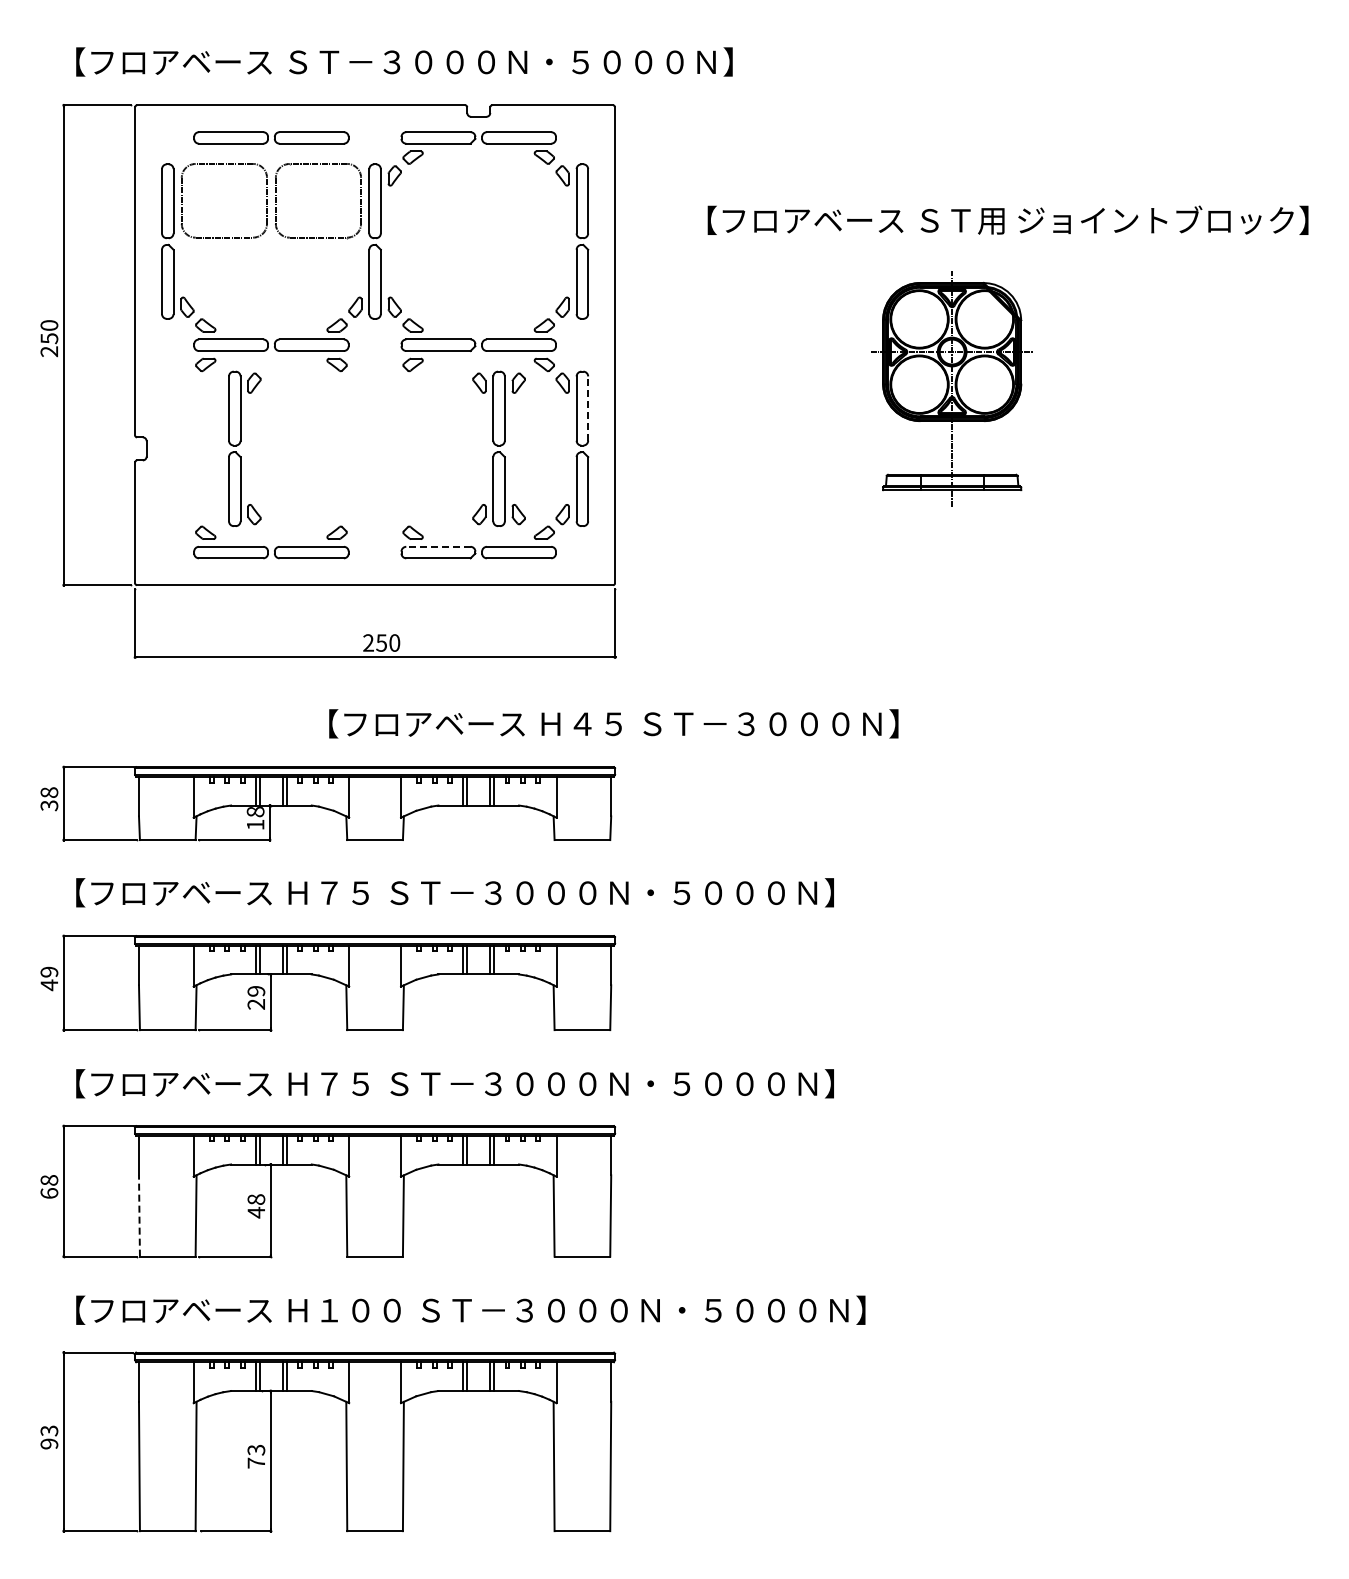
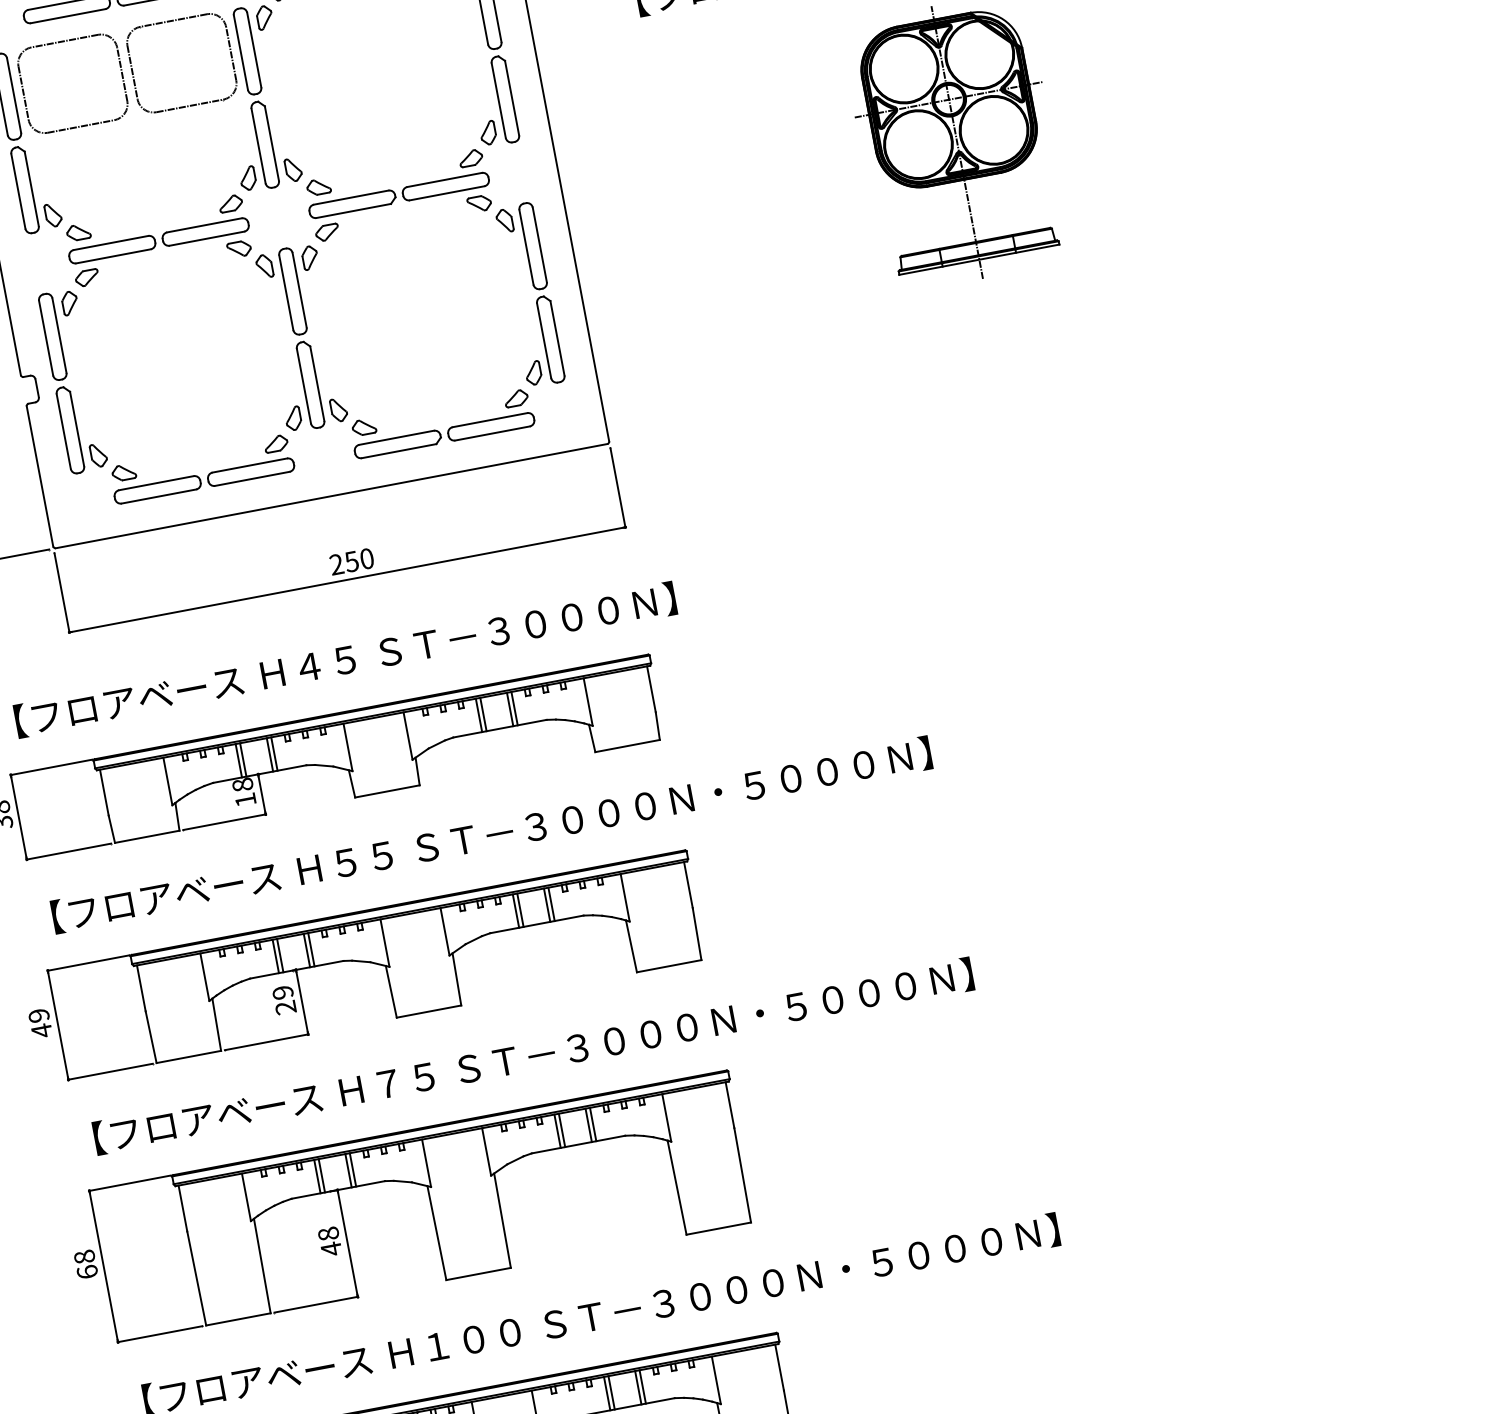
line: (588, 408) -> (540, 244), dashed -> solid
part: (244, 448) -> (72, 381), moved
part: (498, 448) -> (301, 337), moved
line: (437, 546) -> (395, 437), dashed -> solid
text: (613, 723) -> (344, 659), moved
text: (328, 892) -> (344, 862), 【フロアベース Ｈ７５ ＳＴ－３０００Ｎ・５０００Ｎ】 -> 【フロアベース Ｈ５５ ＳＴ－３０００Ｎ・５０００Ｎ】
line: (139, 1216) -> (196, 1279), dashed -> solid

